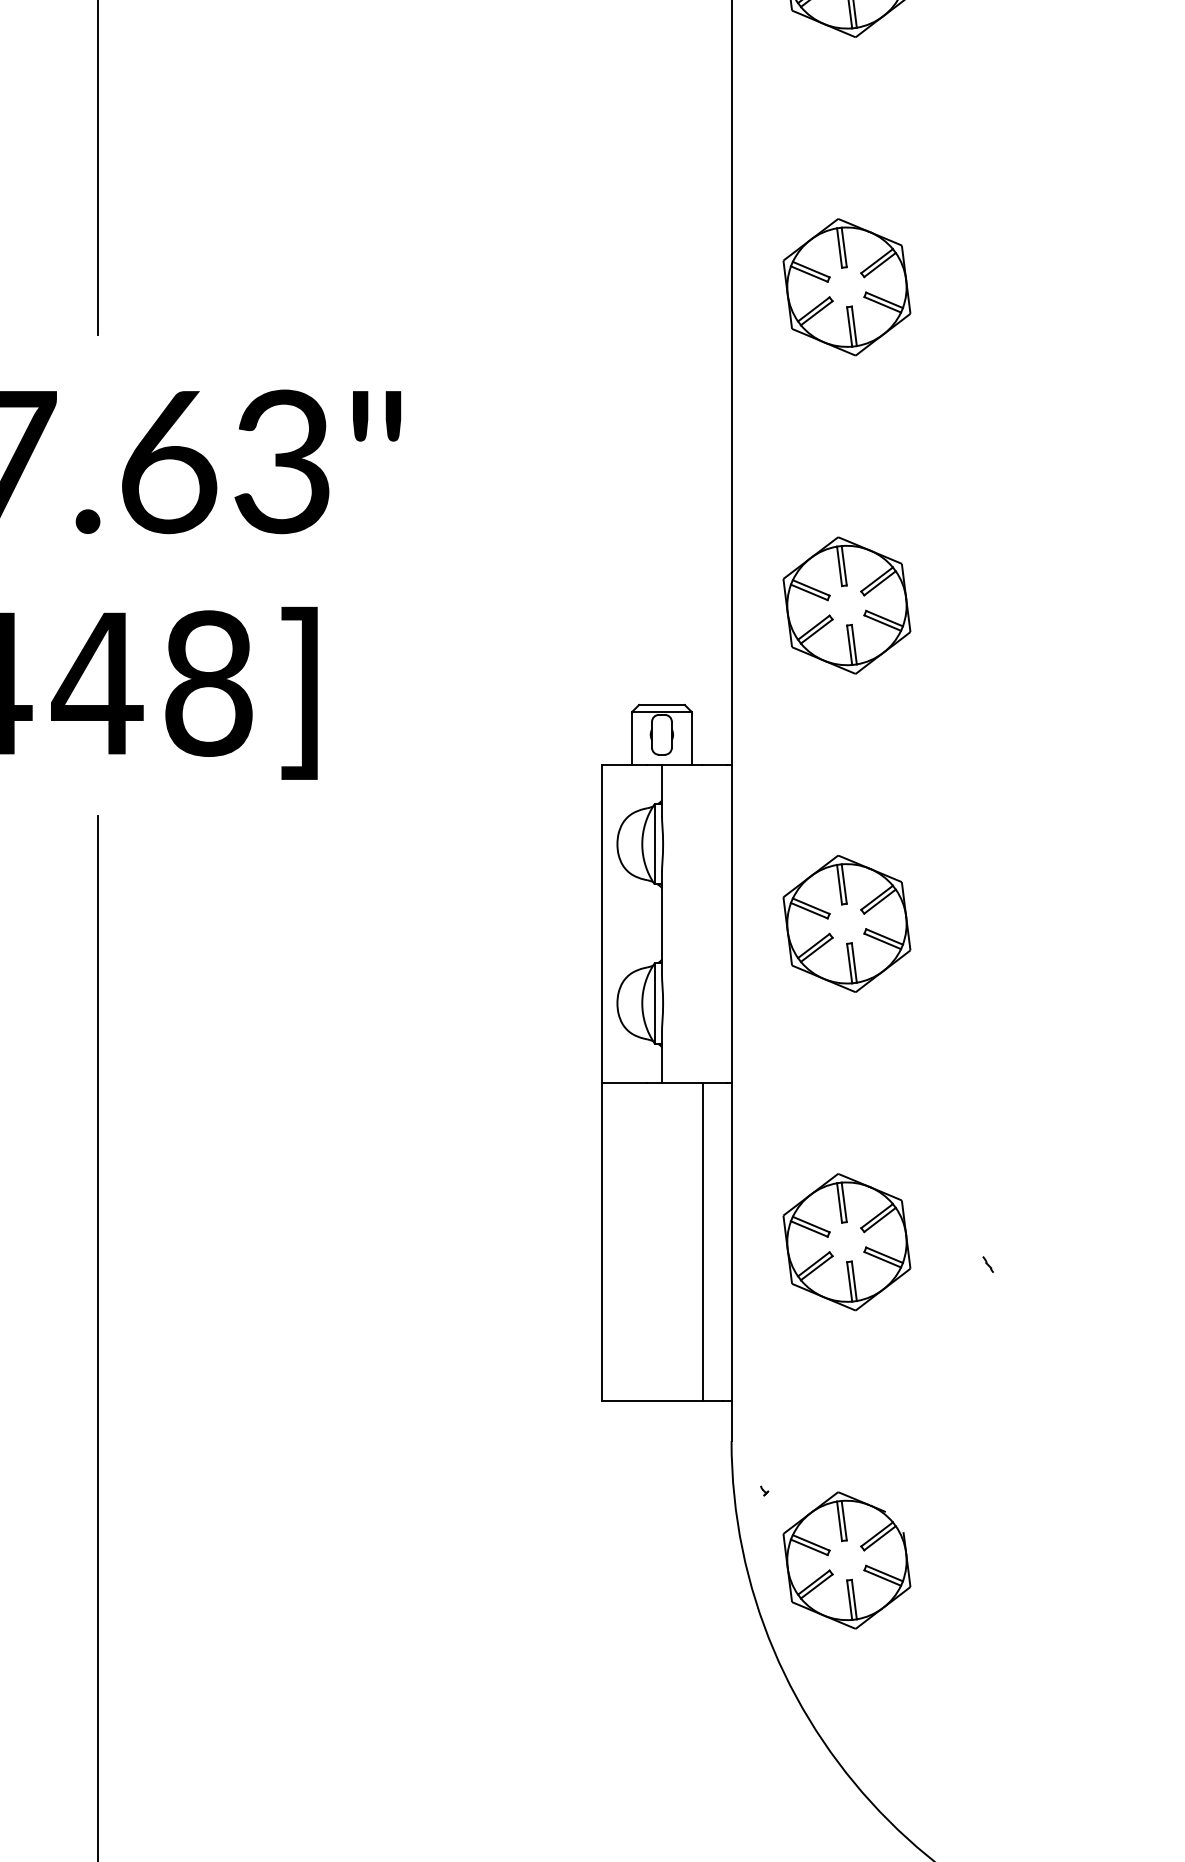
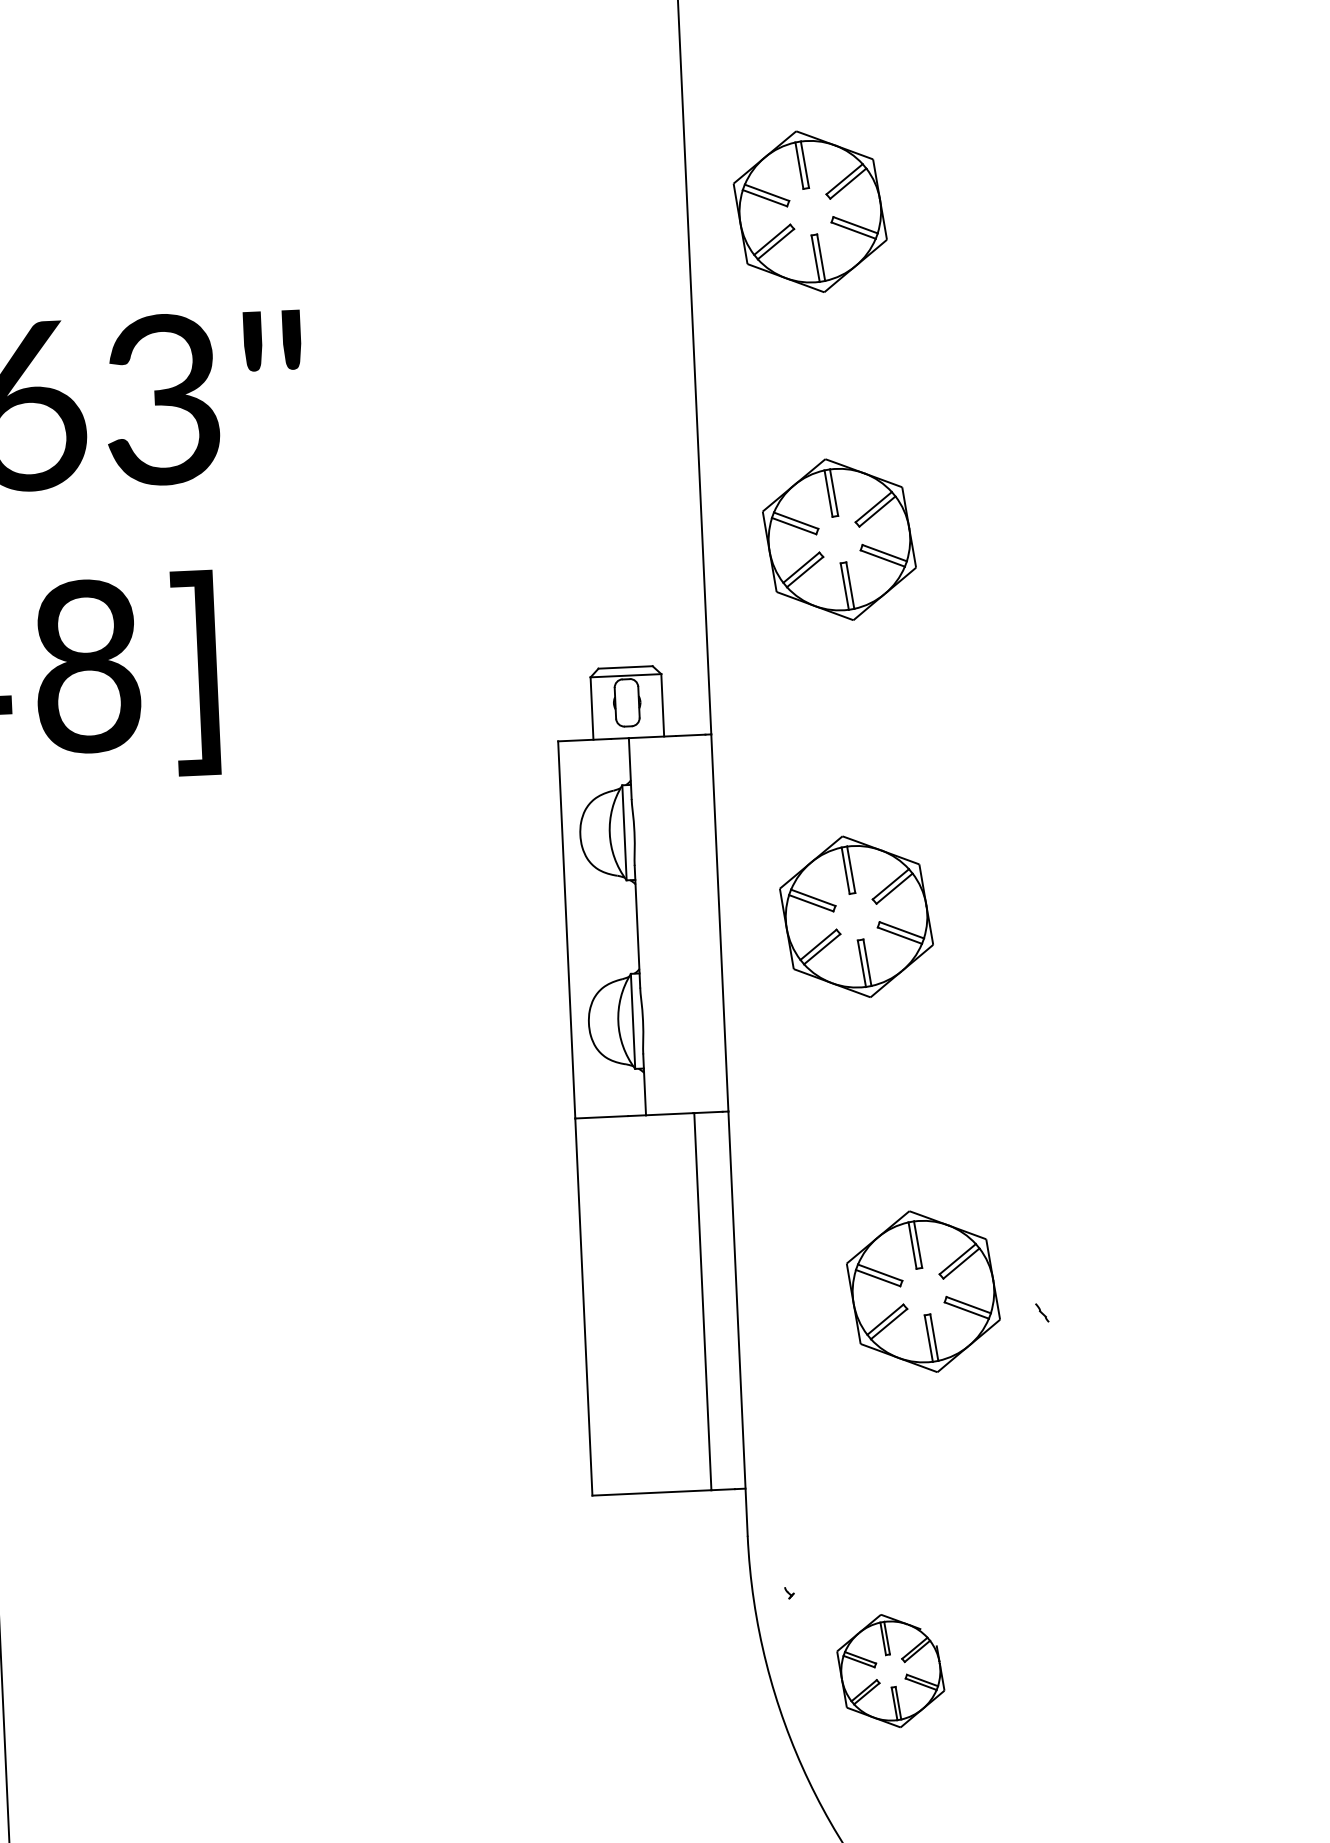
part: (846, 287) -> (809, 212), moved
part: (846, 1242) -> (922, 1292), moved
part: (846, 1560) -> (890, 1671), size x0.7

